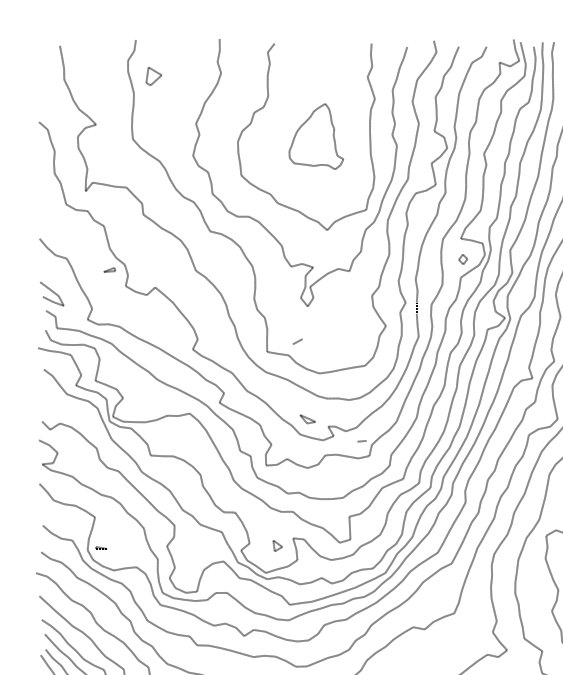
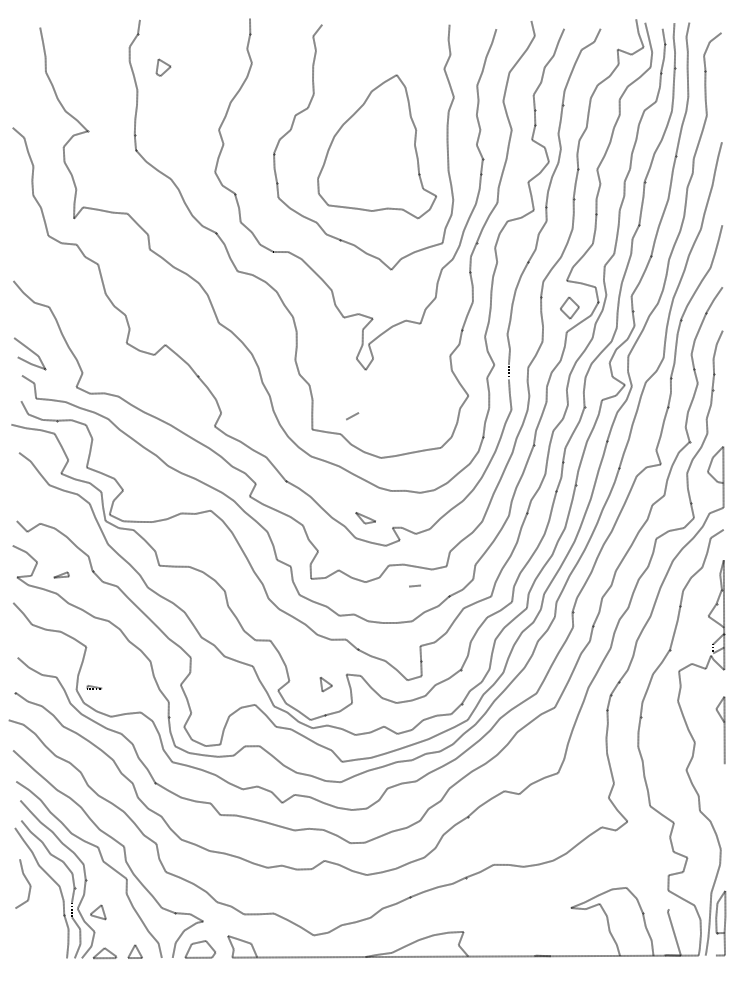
part: (153, 76) -> (163, 67), size x0.71
part: (315, 136) -> (376, 146), size x1.67
part: (462, 259) -> (569, 308), size x1.67
part: (109, 269) -> (61, 574), moved
line: (361, 440) -> (414, 585), moved

